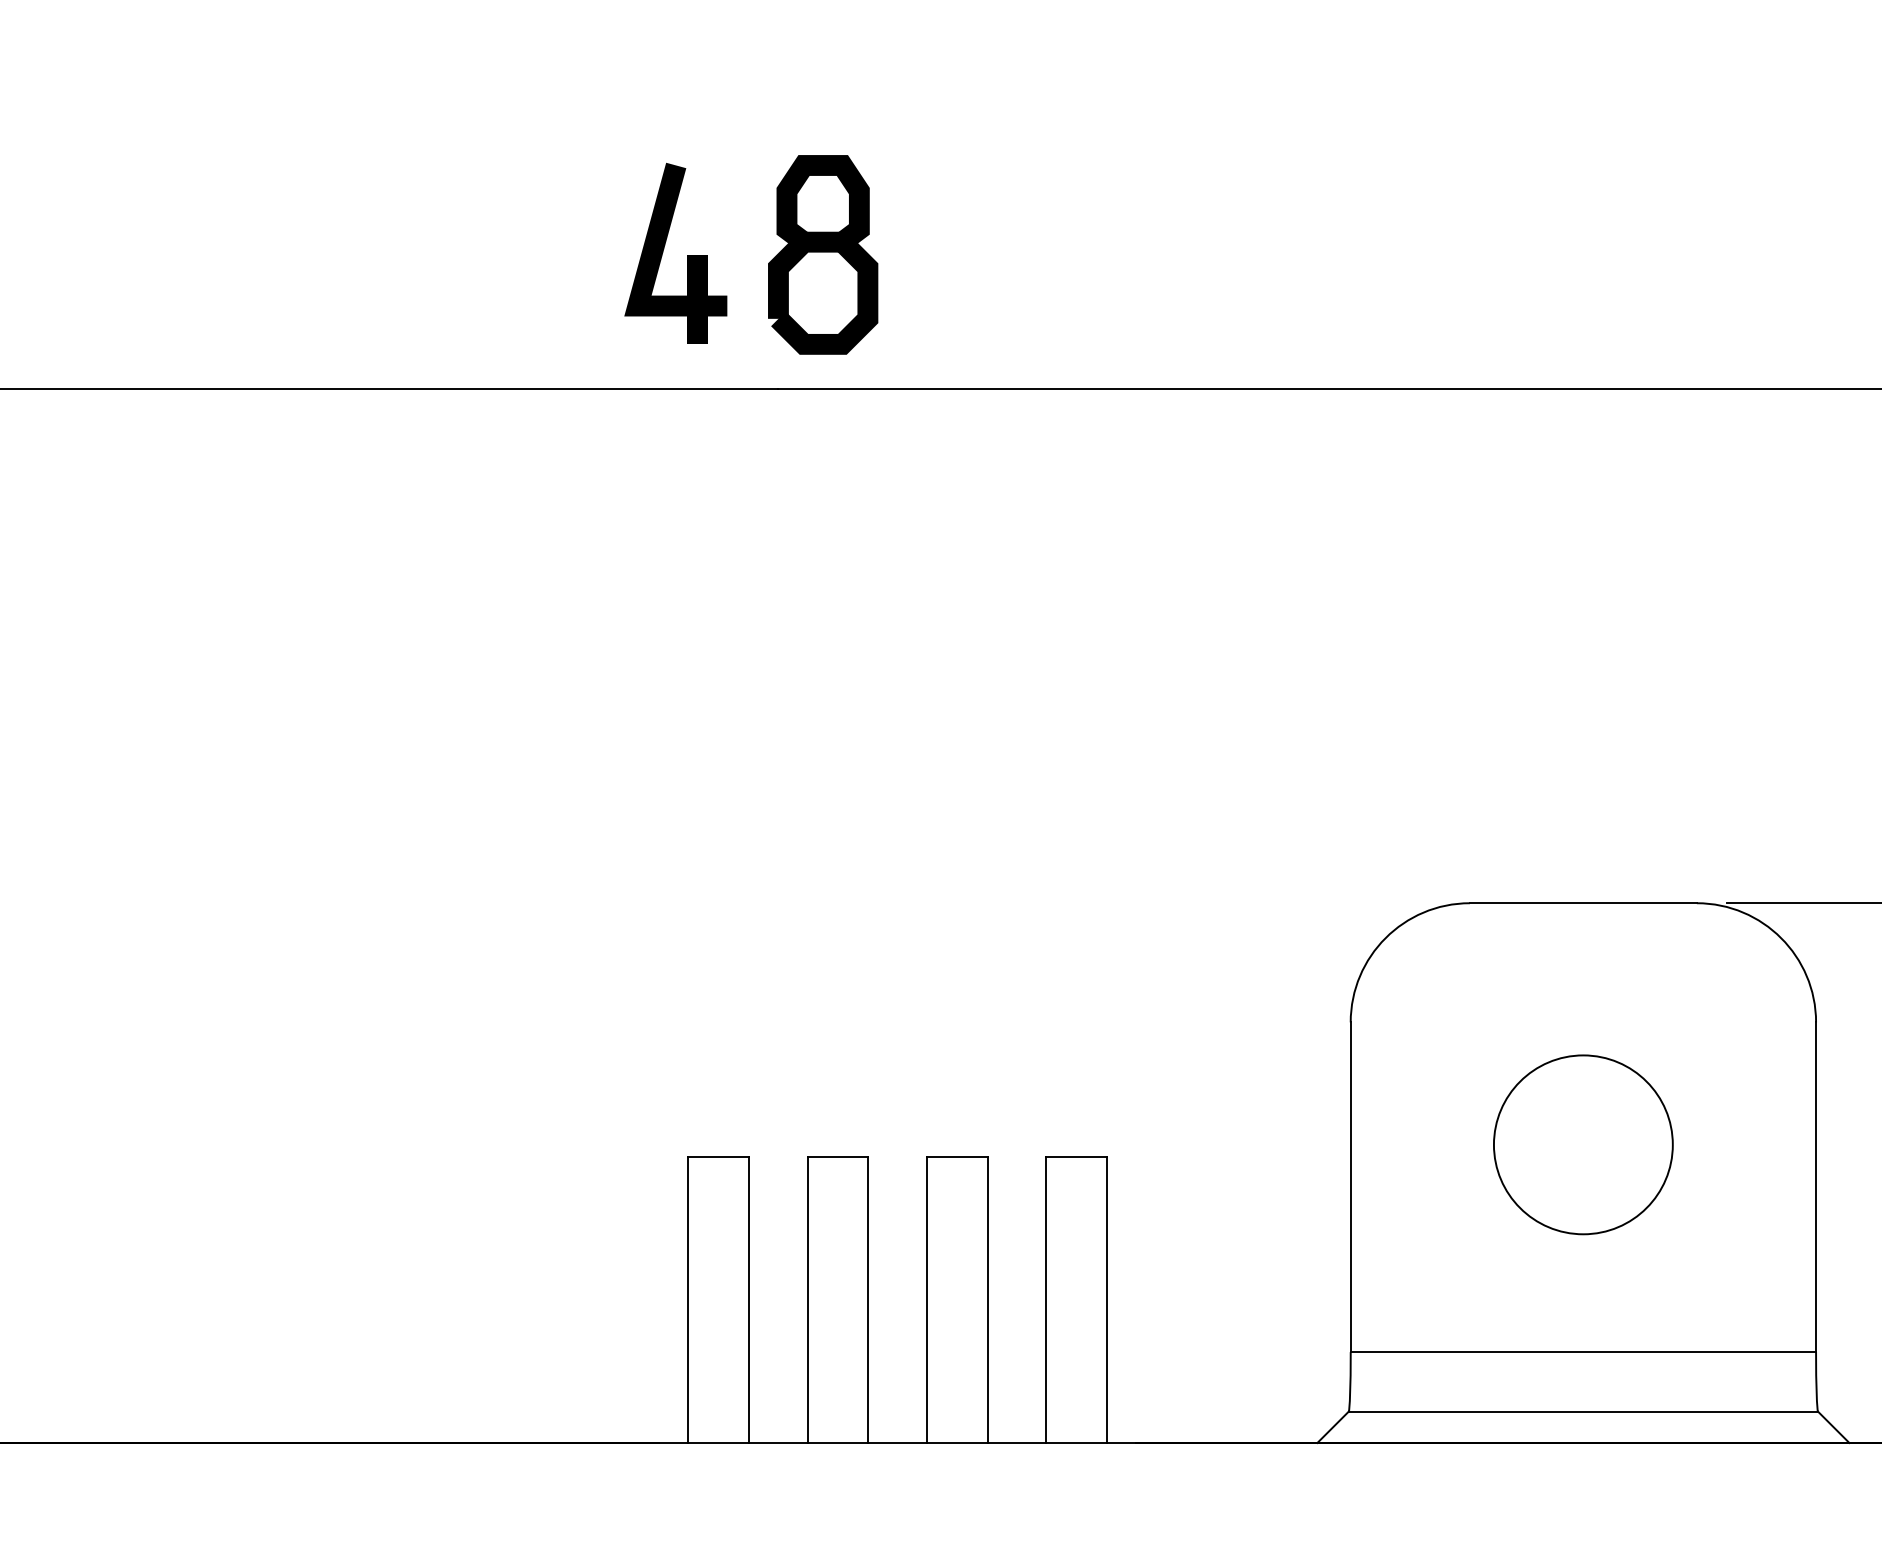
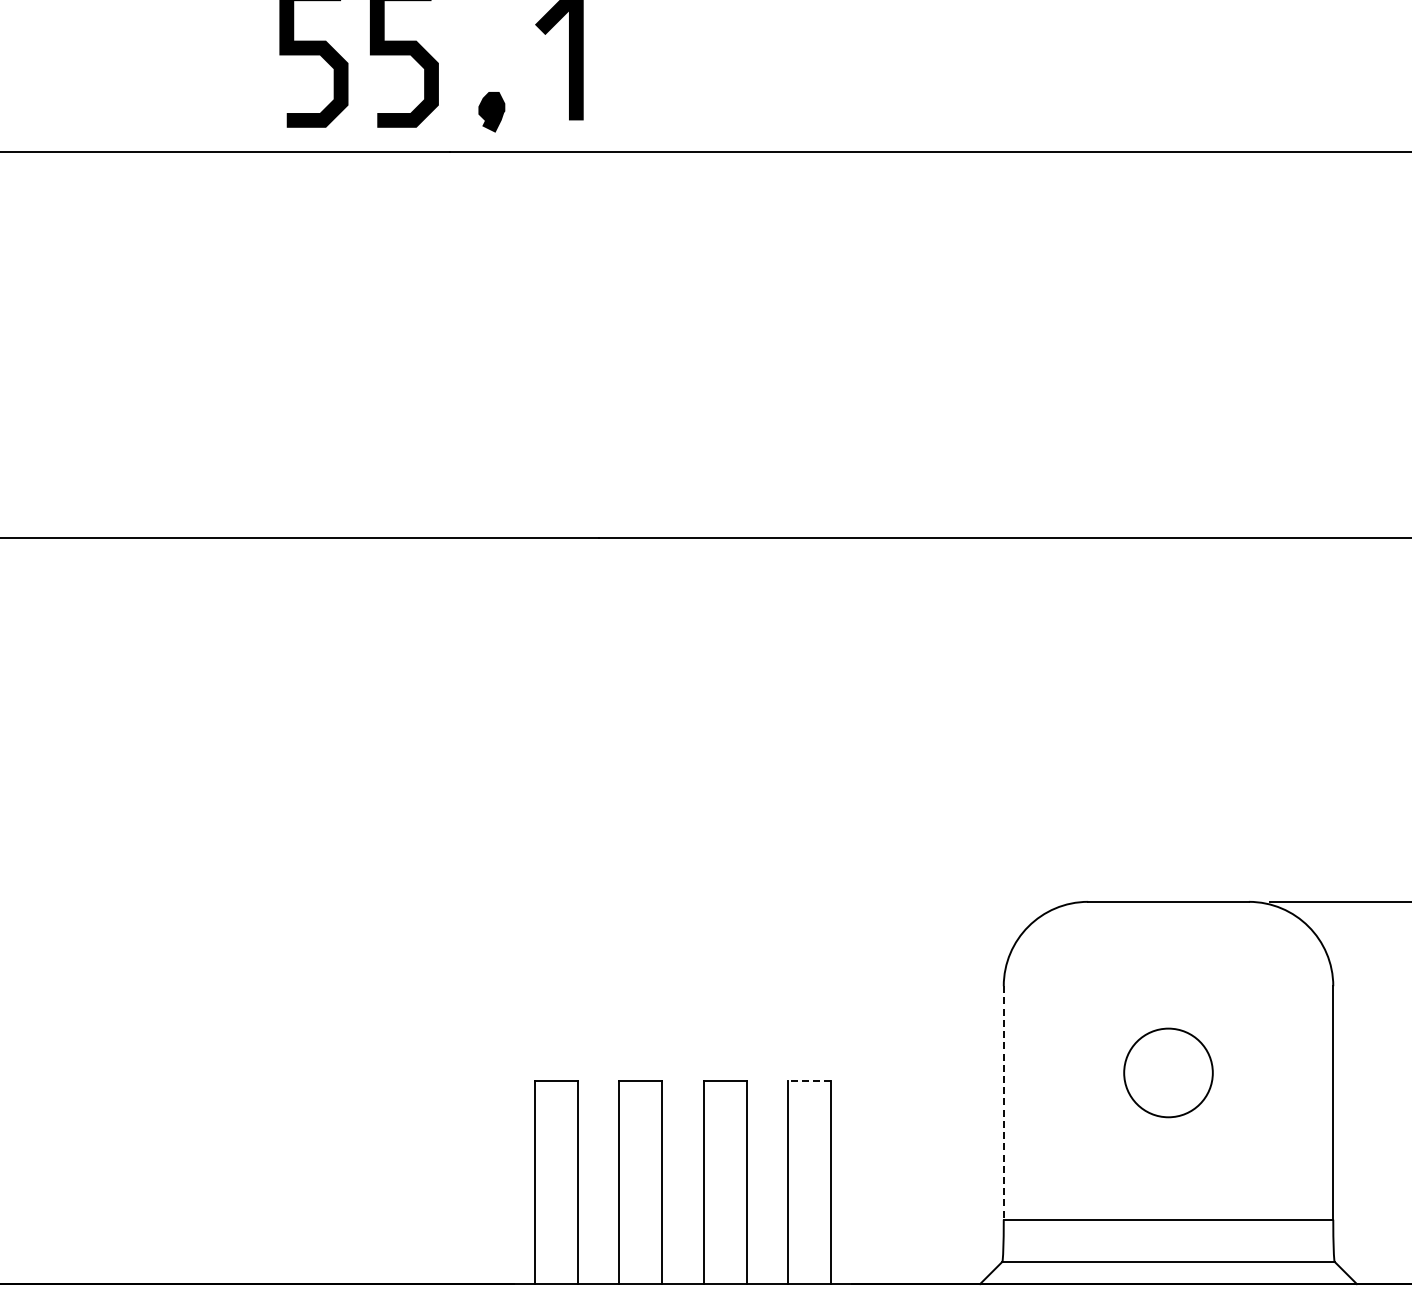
part: (664, 251) -> (517, 440), removed
part: (823, 254) -> (630, 442), removed
circle: (1583, 1144) -> (1168, 1072), size x0.7
line: (1076, 1156) -> (809, 1081), solid -> dashed
line: (1350, 1186) -> (1003, 1102), solid -> dashed

